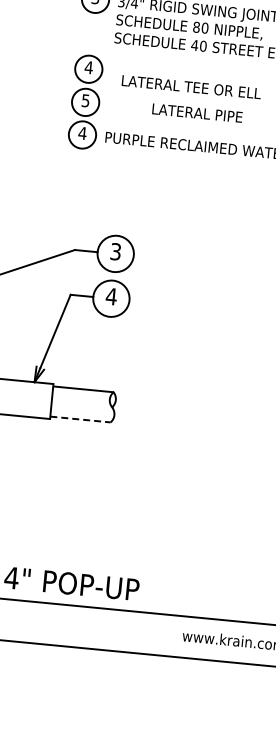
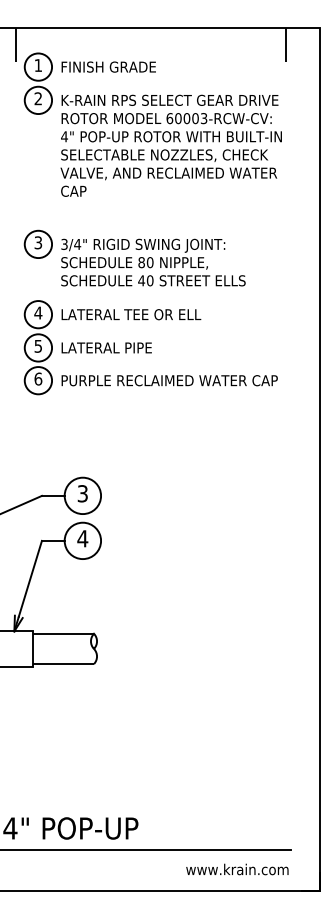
text: (191, 87) -> (131, 314), moved
text: (197, 112) -> (106, 347), moved
text: (82, 132) -> (38, 378), 4 -> 6
line: (81, 420) -> (64, 664), dashed -> solid

